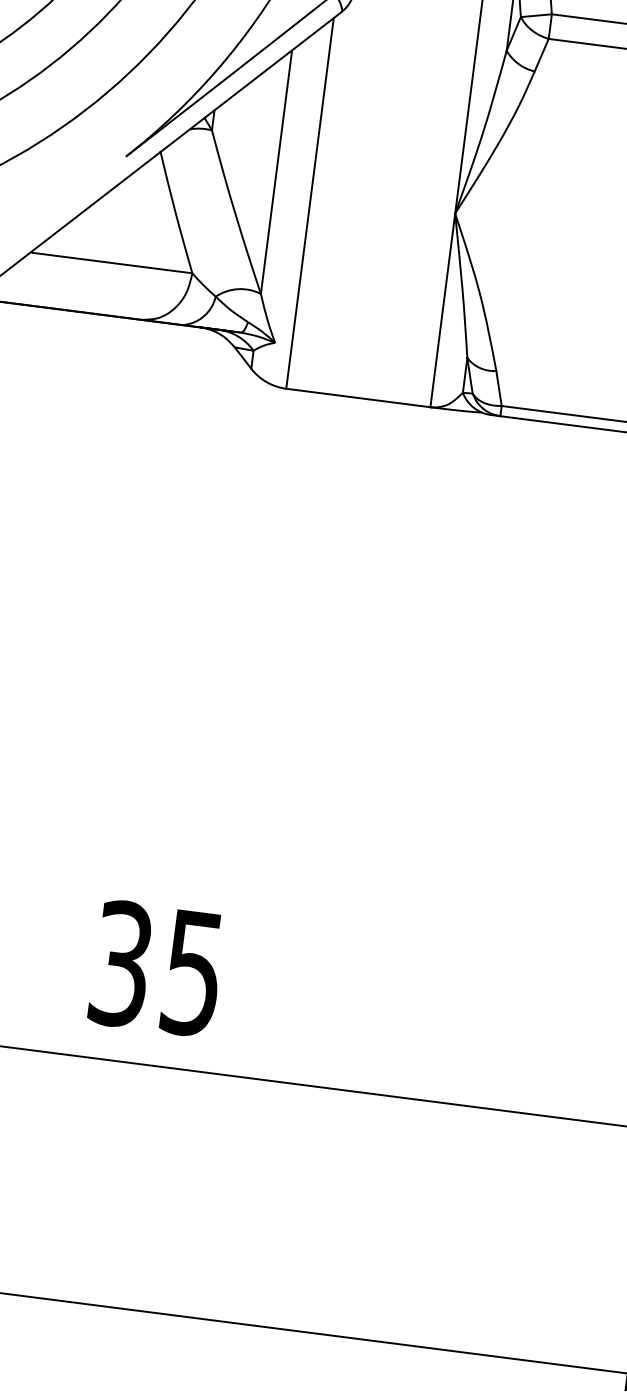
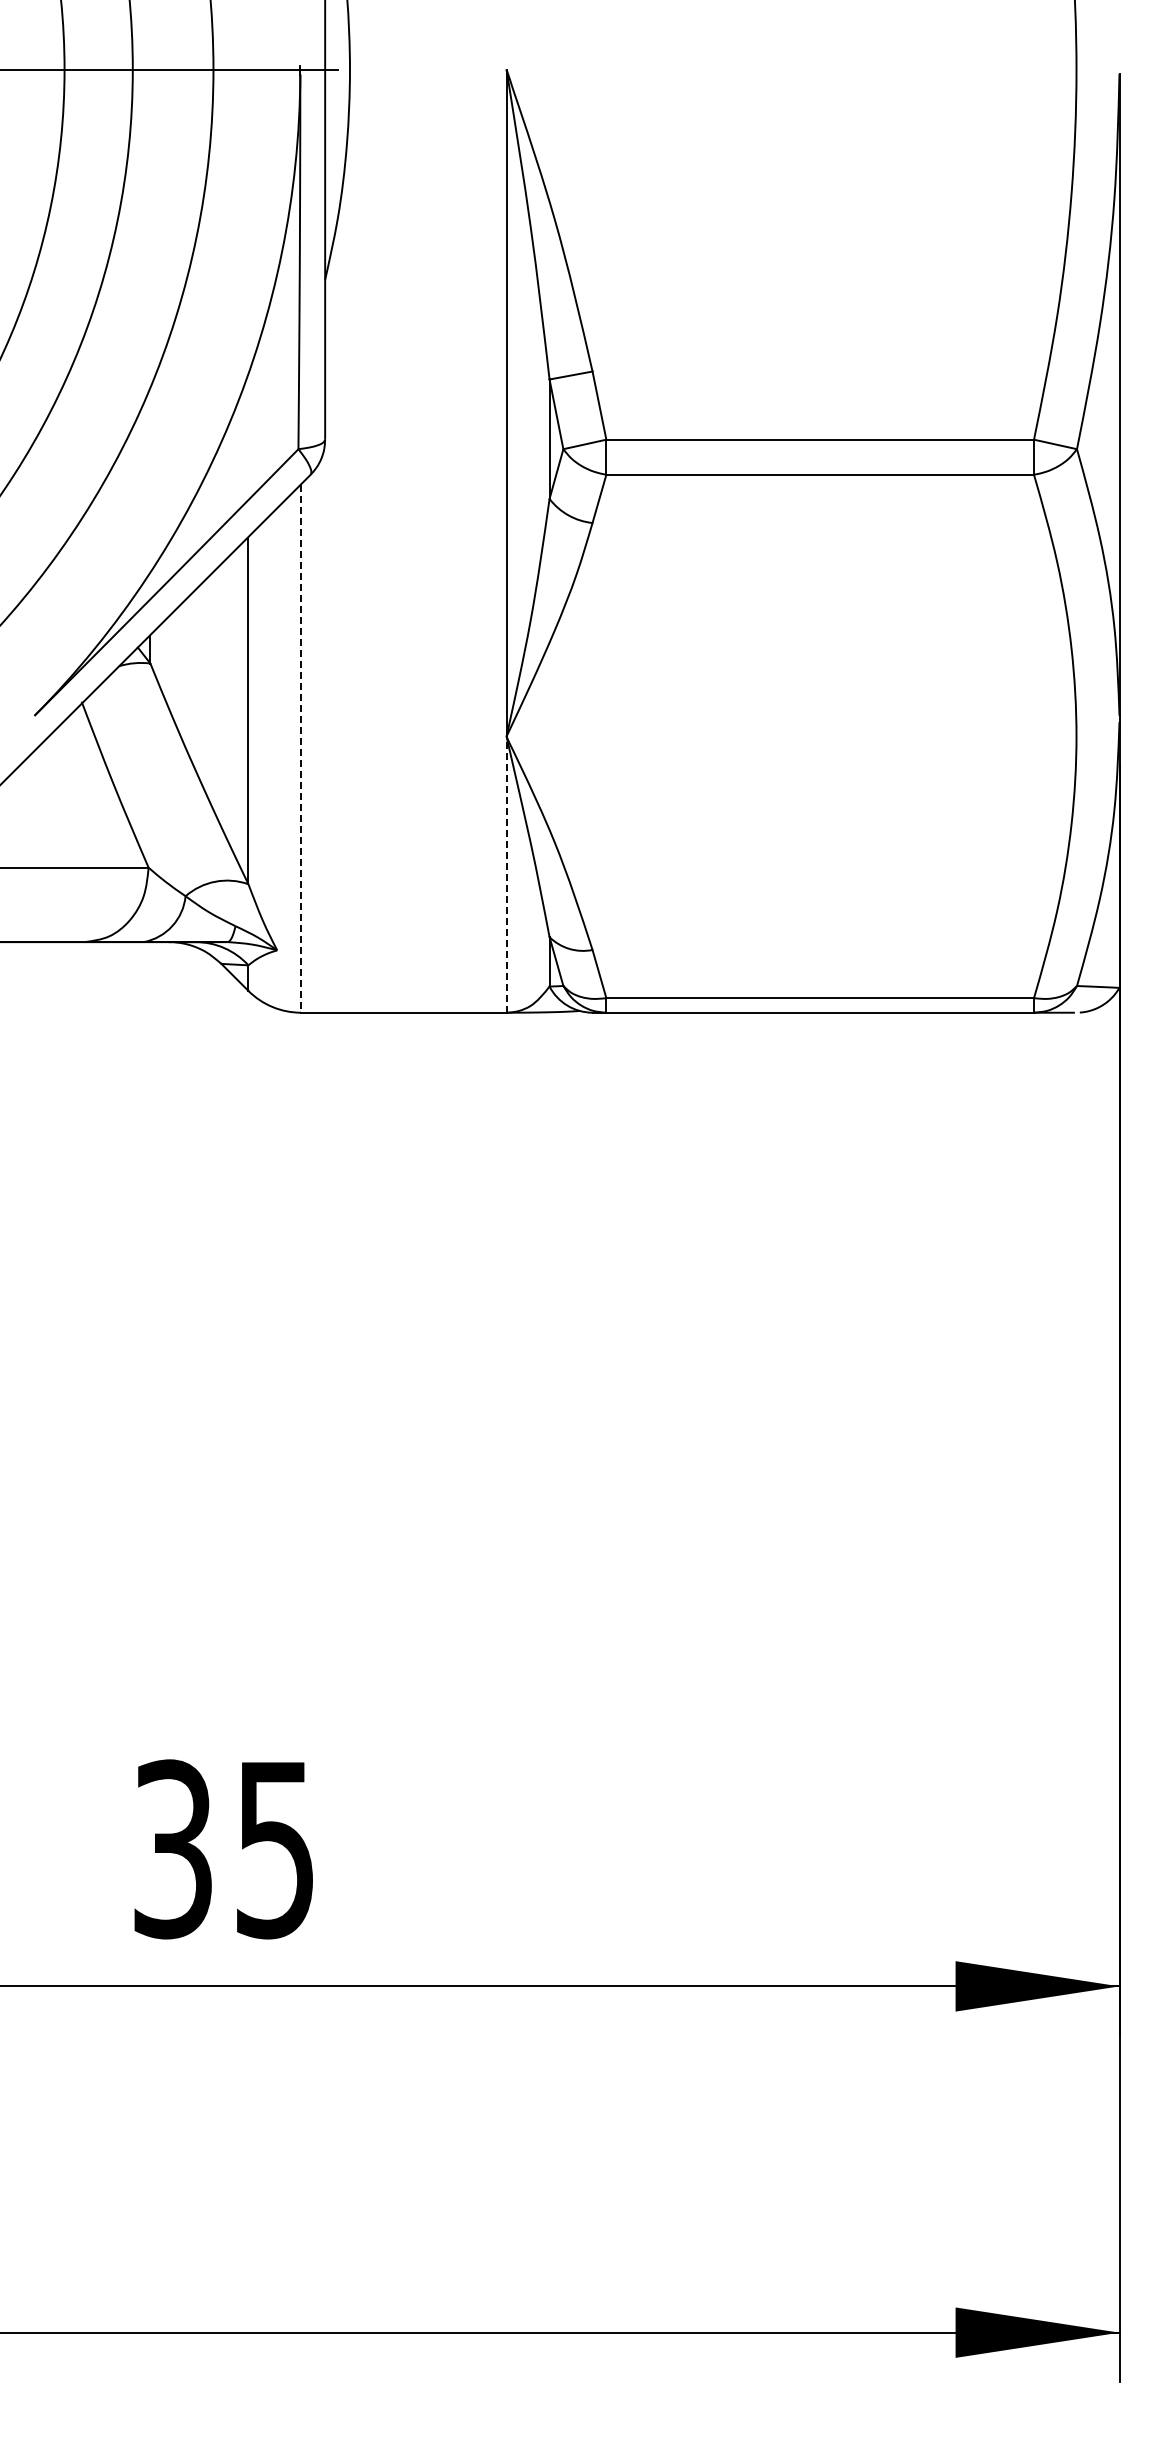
line: (310, 204) -> (301, 749), solid -> dashed
line: (442, 310) -> (506, 874), solid -> dashed

